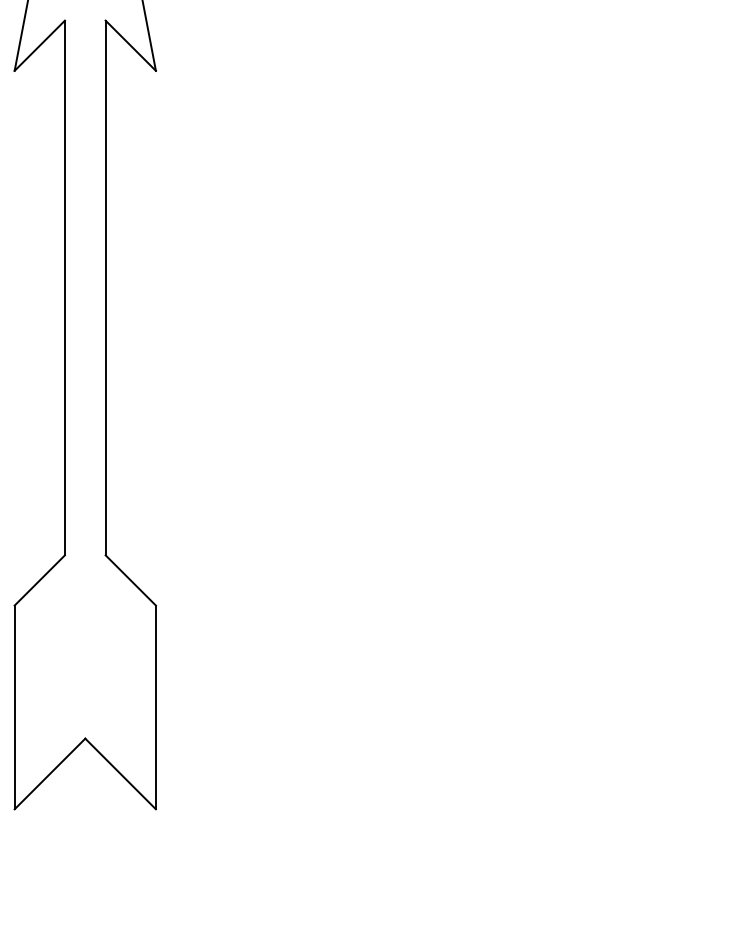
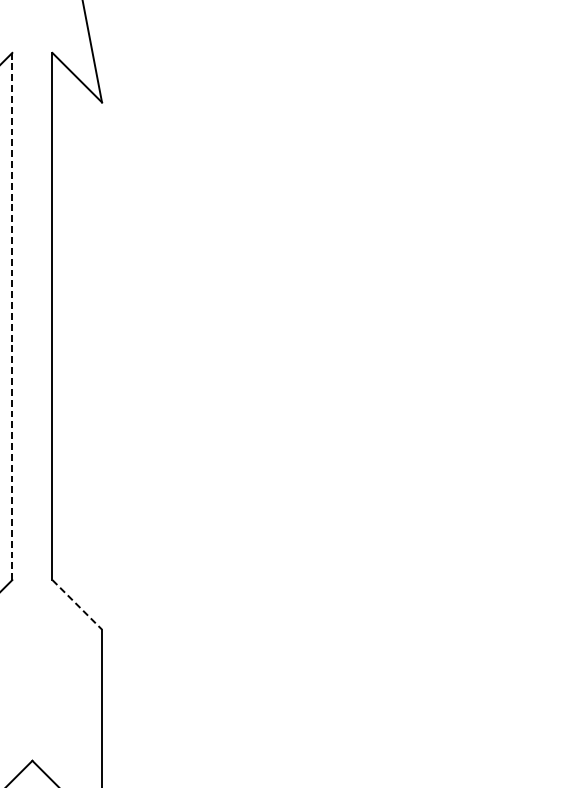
line: (64, 287) -> (11, 316), solid -> dashed
line: (130, 580) -> (76, 604), solid -> dashed

